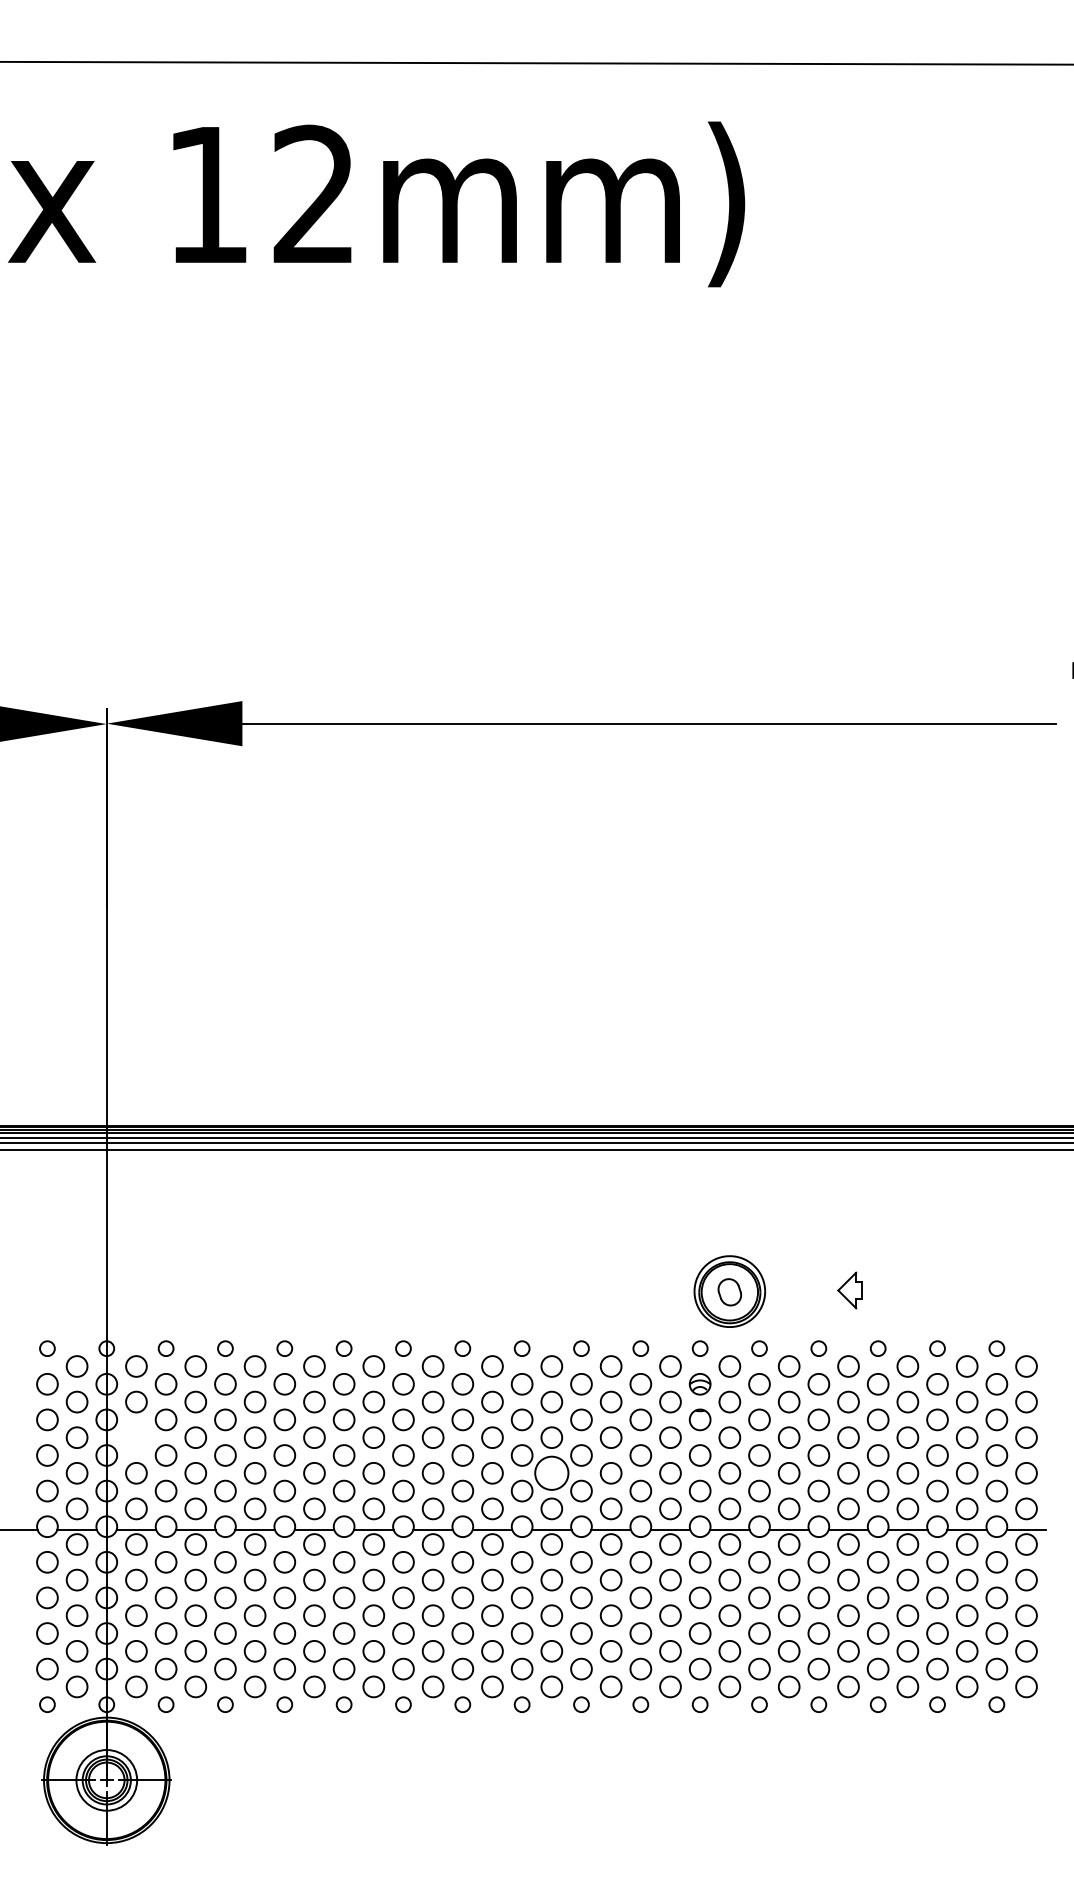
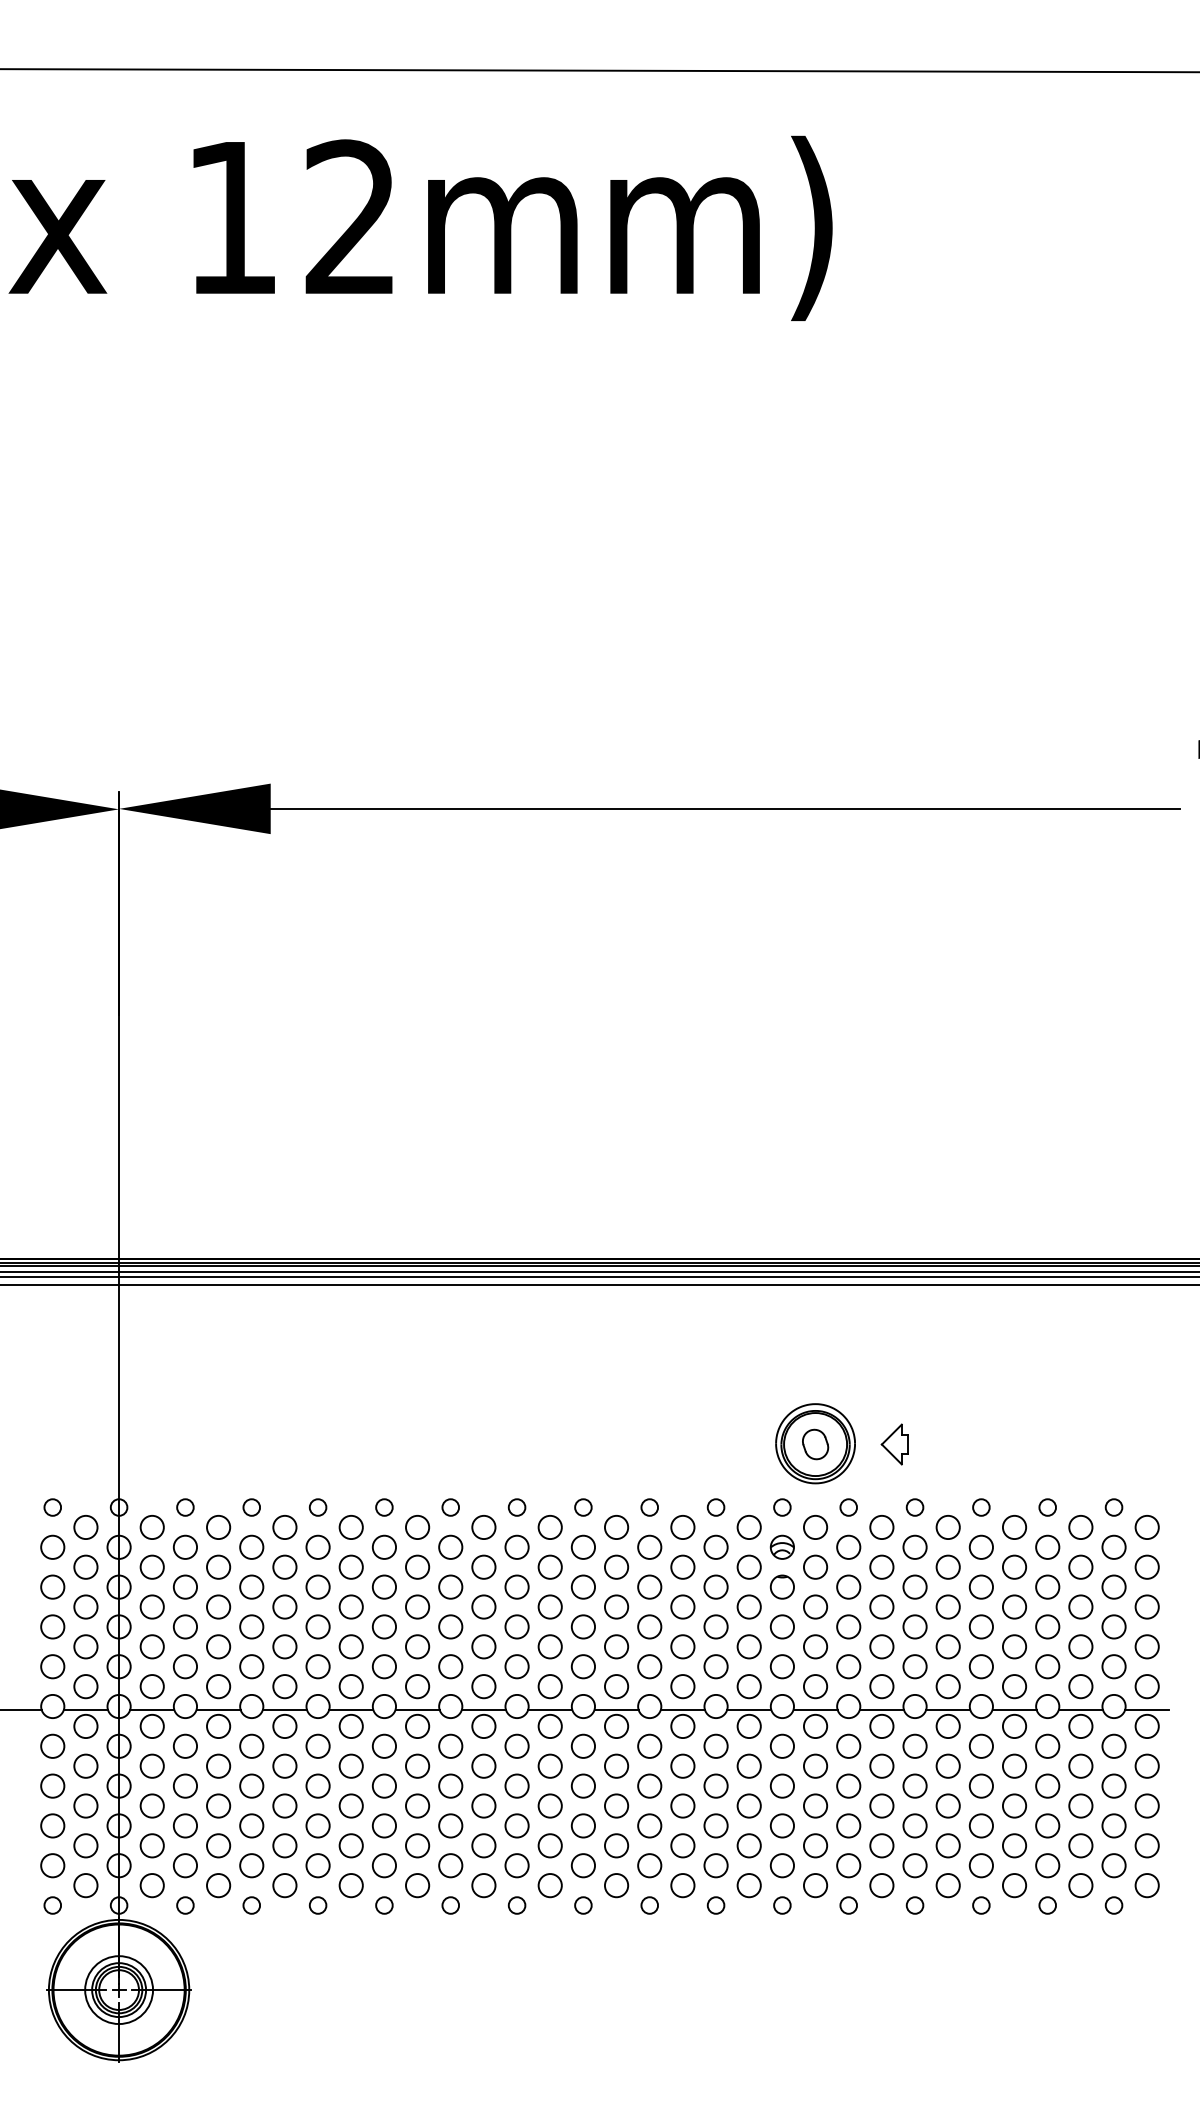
part: (849, 1290) -> (894, 1444), moved
circle: (135, 1437) -> (151, 1606), added
circle: (551, 1472) -> (616, 1646), size x0.62

